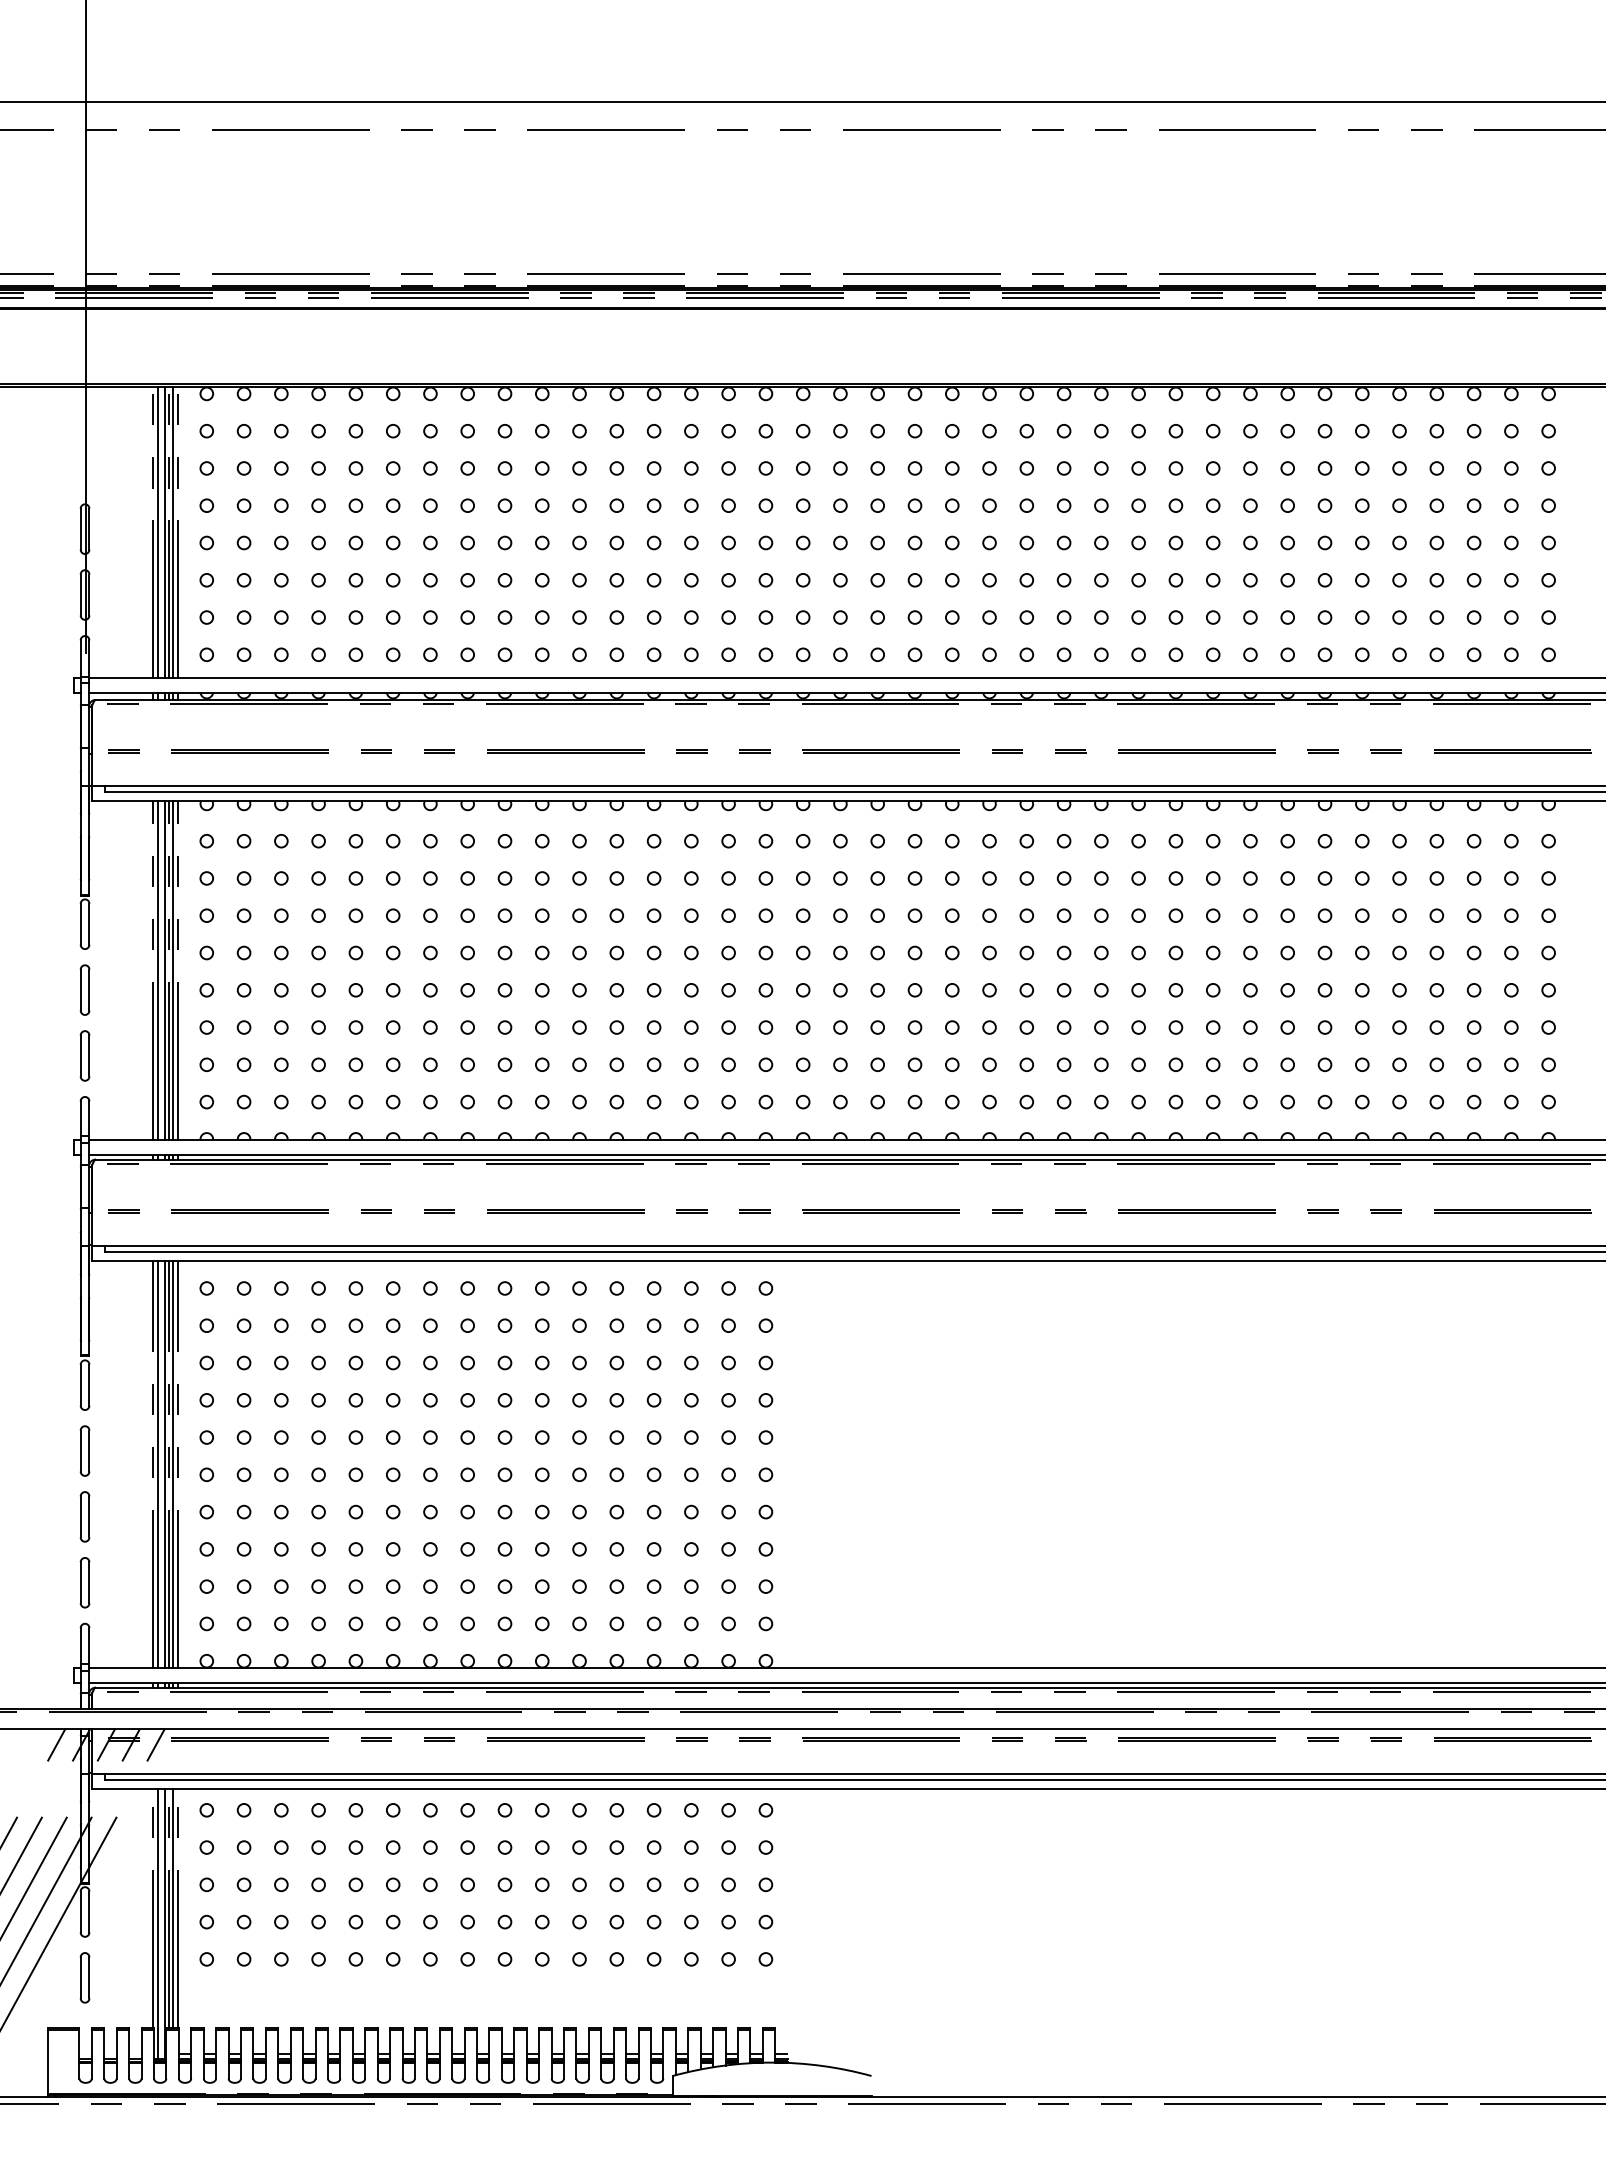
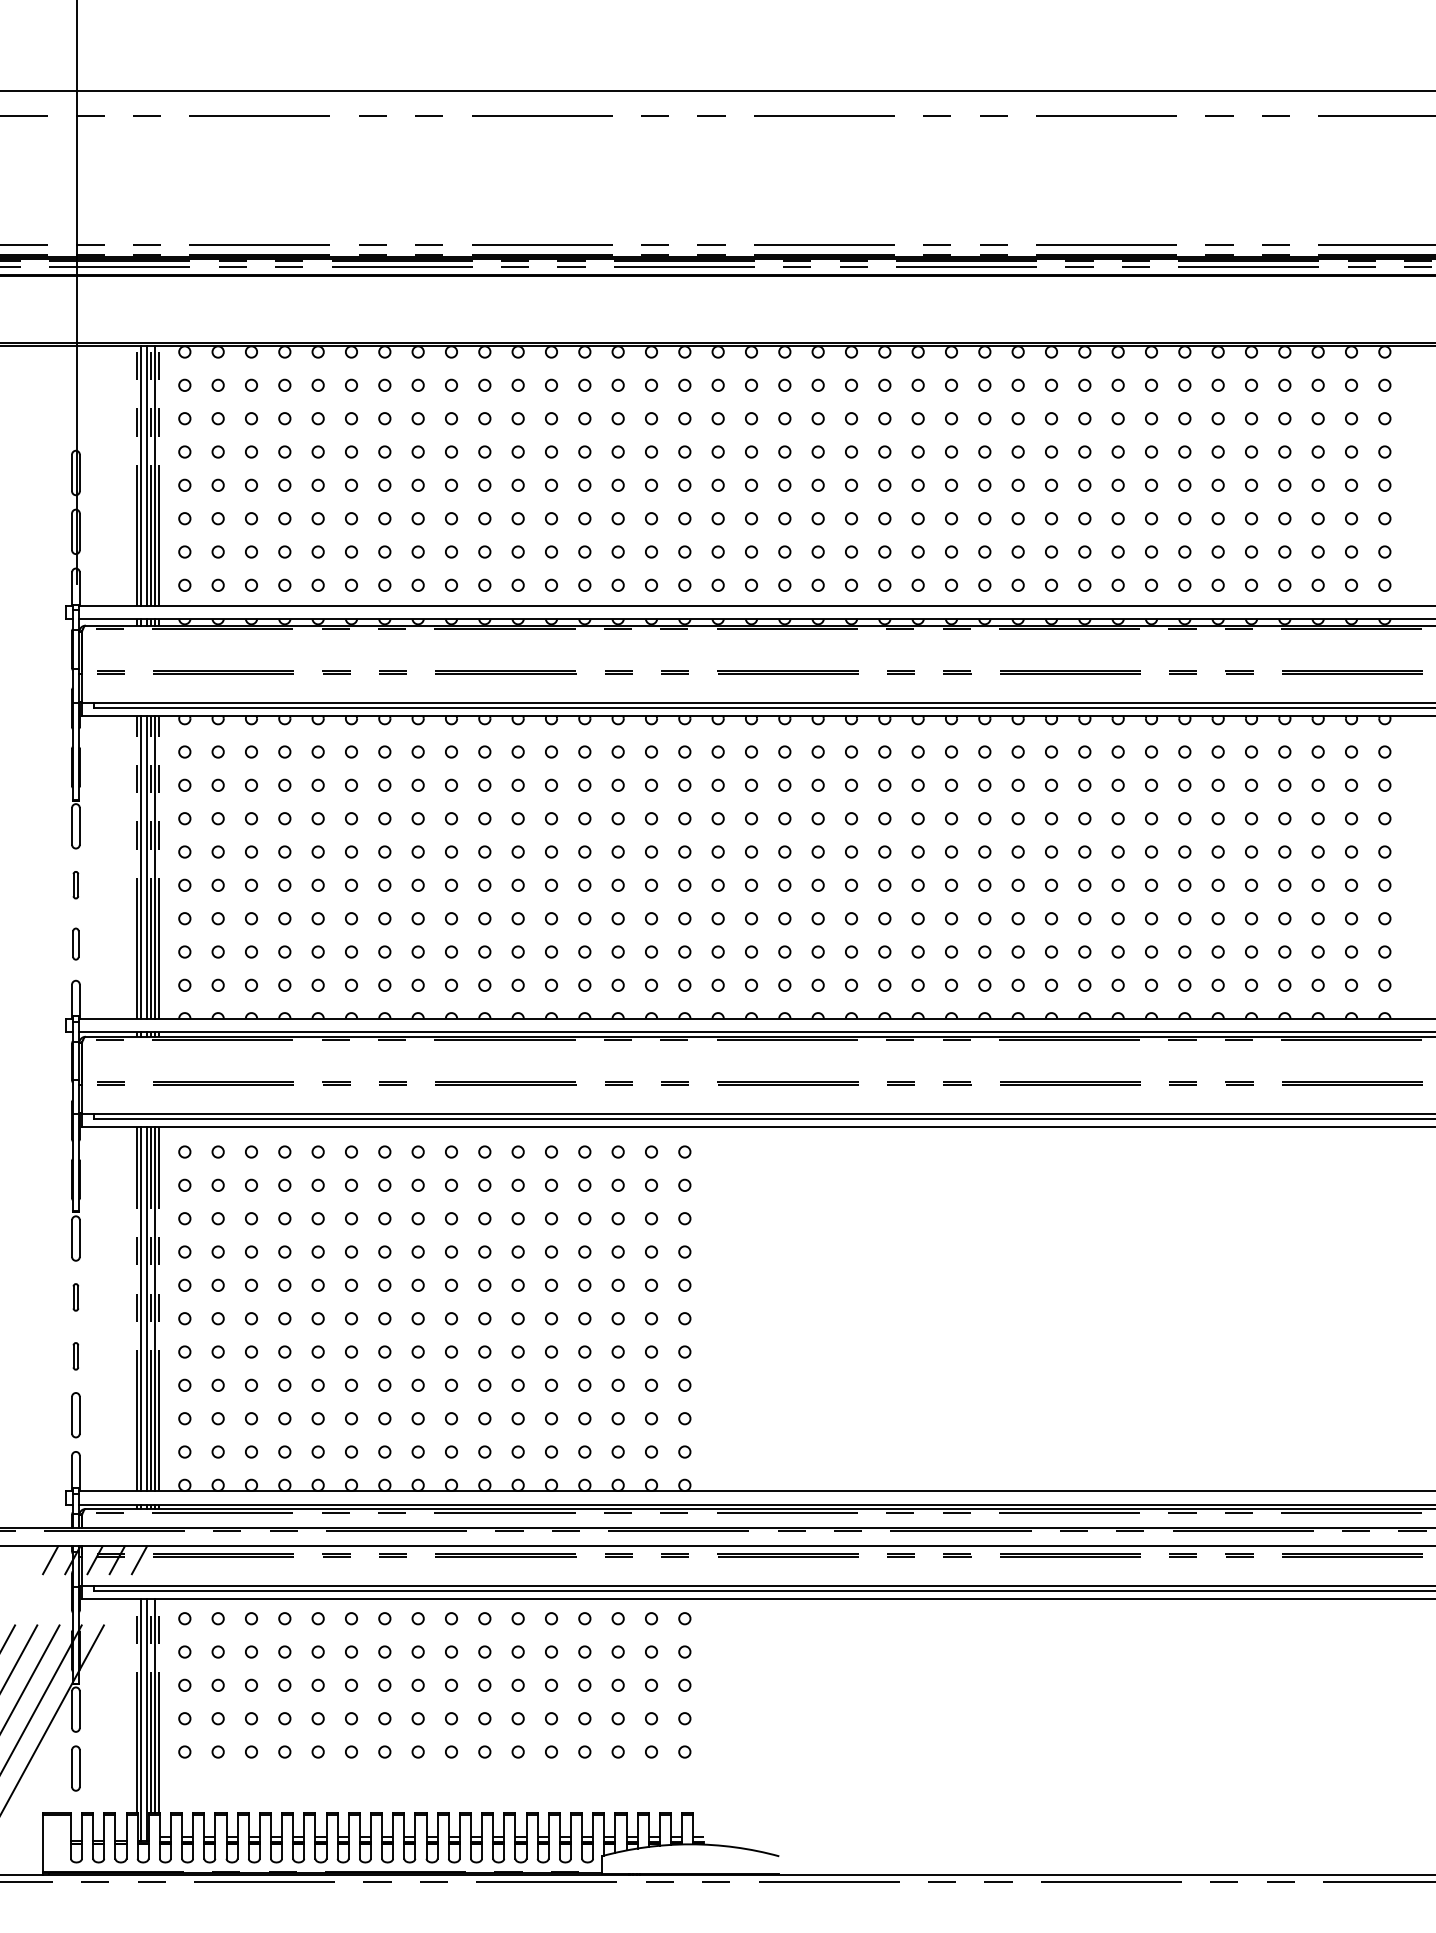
part: (84, 989) -> (75, 884), size x0.6
part: (84, 1055) -> (75, 943), size x0.7
part: (84, 1450) -> (75, 1296), size x0.6
part: (84, 1516) -> (75, 1355), size x0.6

